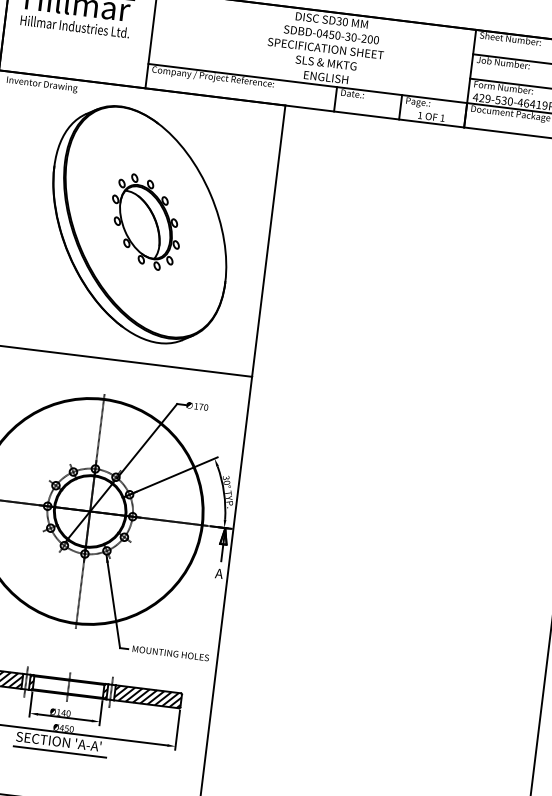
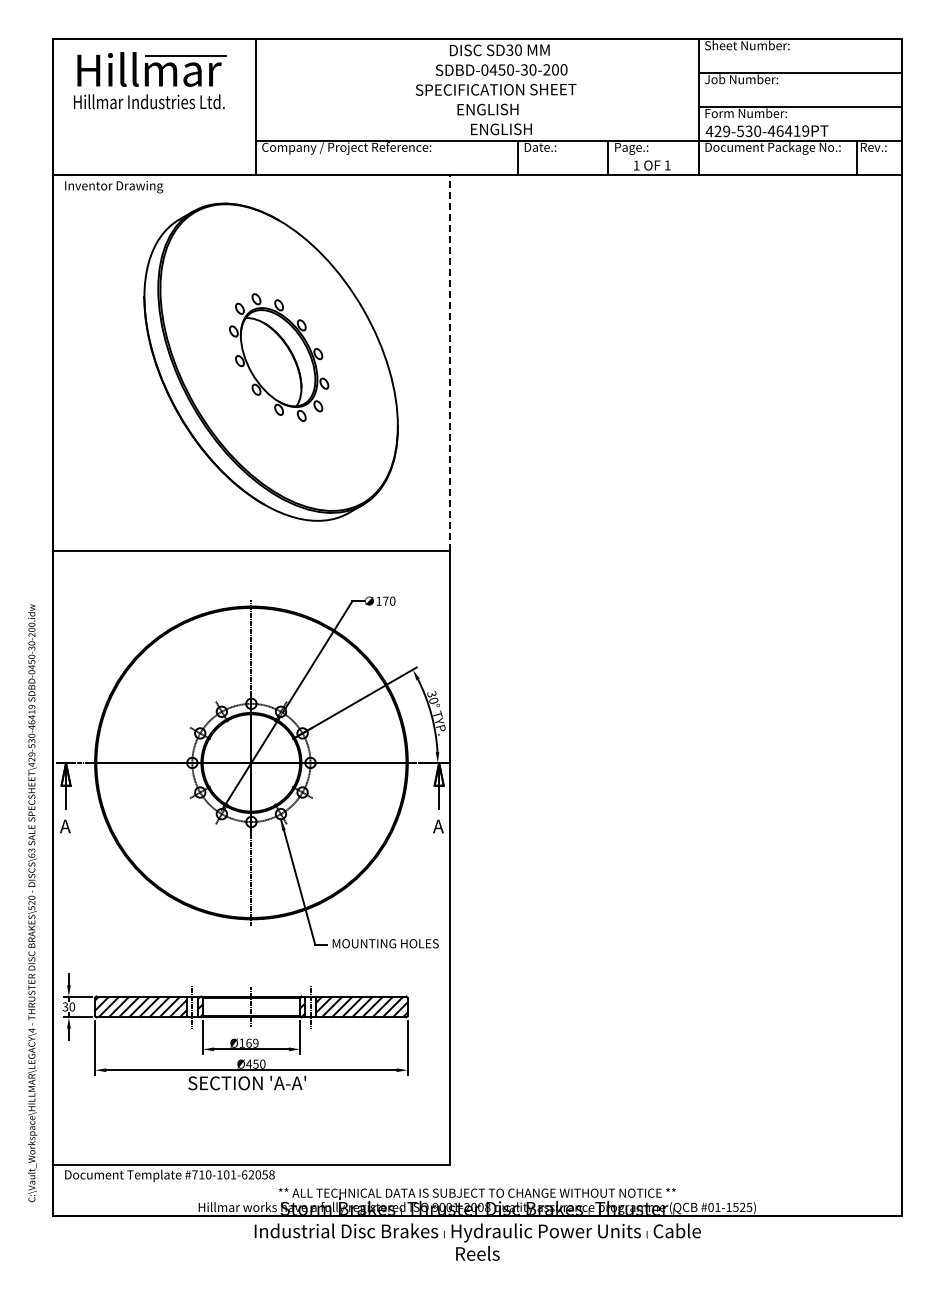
text: (326, 63) -> (499, 109), SLS & MKTG -> ENGLISH
line: (268, 240) -> (450, 362), solid -> dashed
text: (66, 712) -> (252, 1042), Ø140 -> Ø169
line: (59, 752) -> (250, 1097), removed

